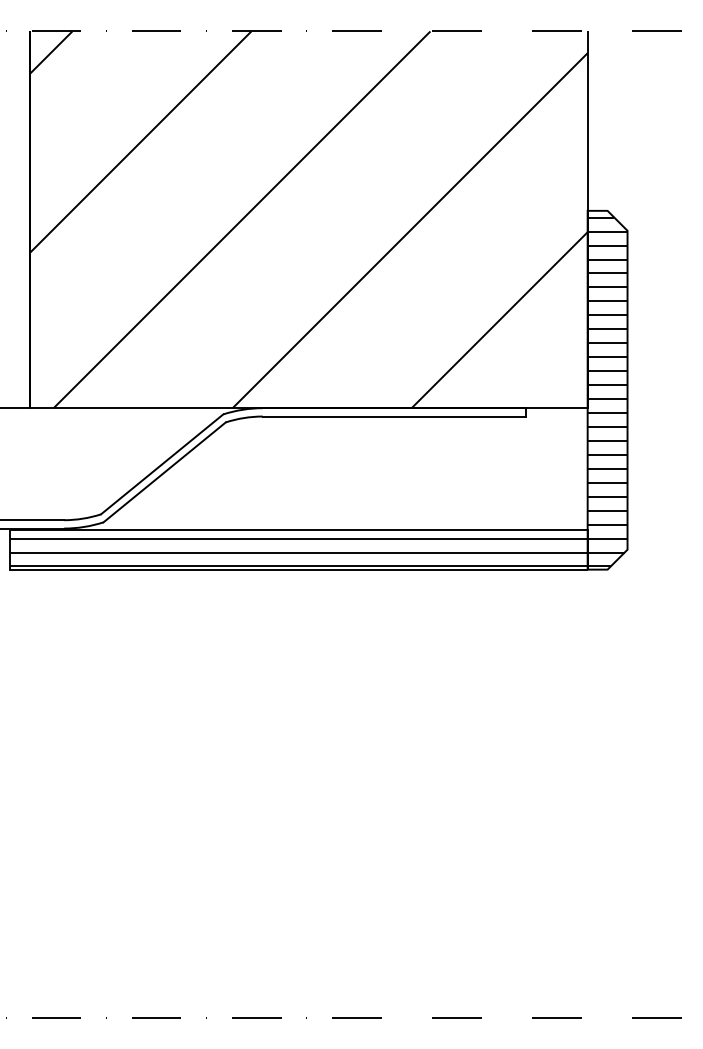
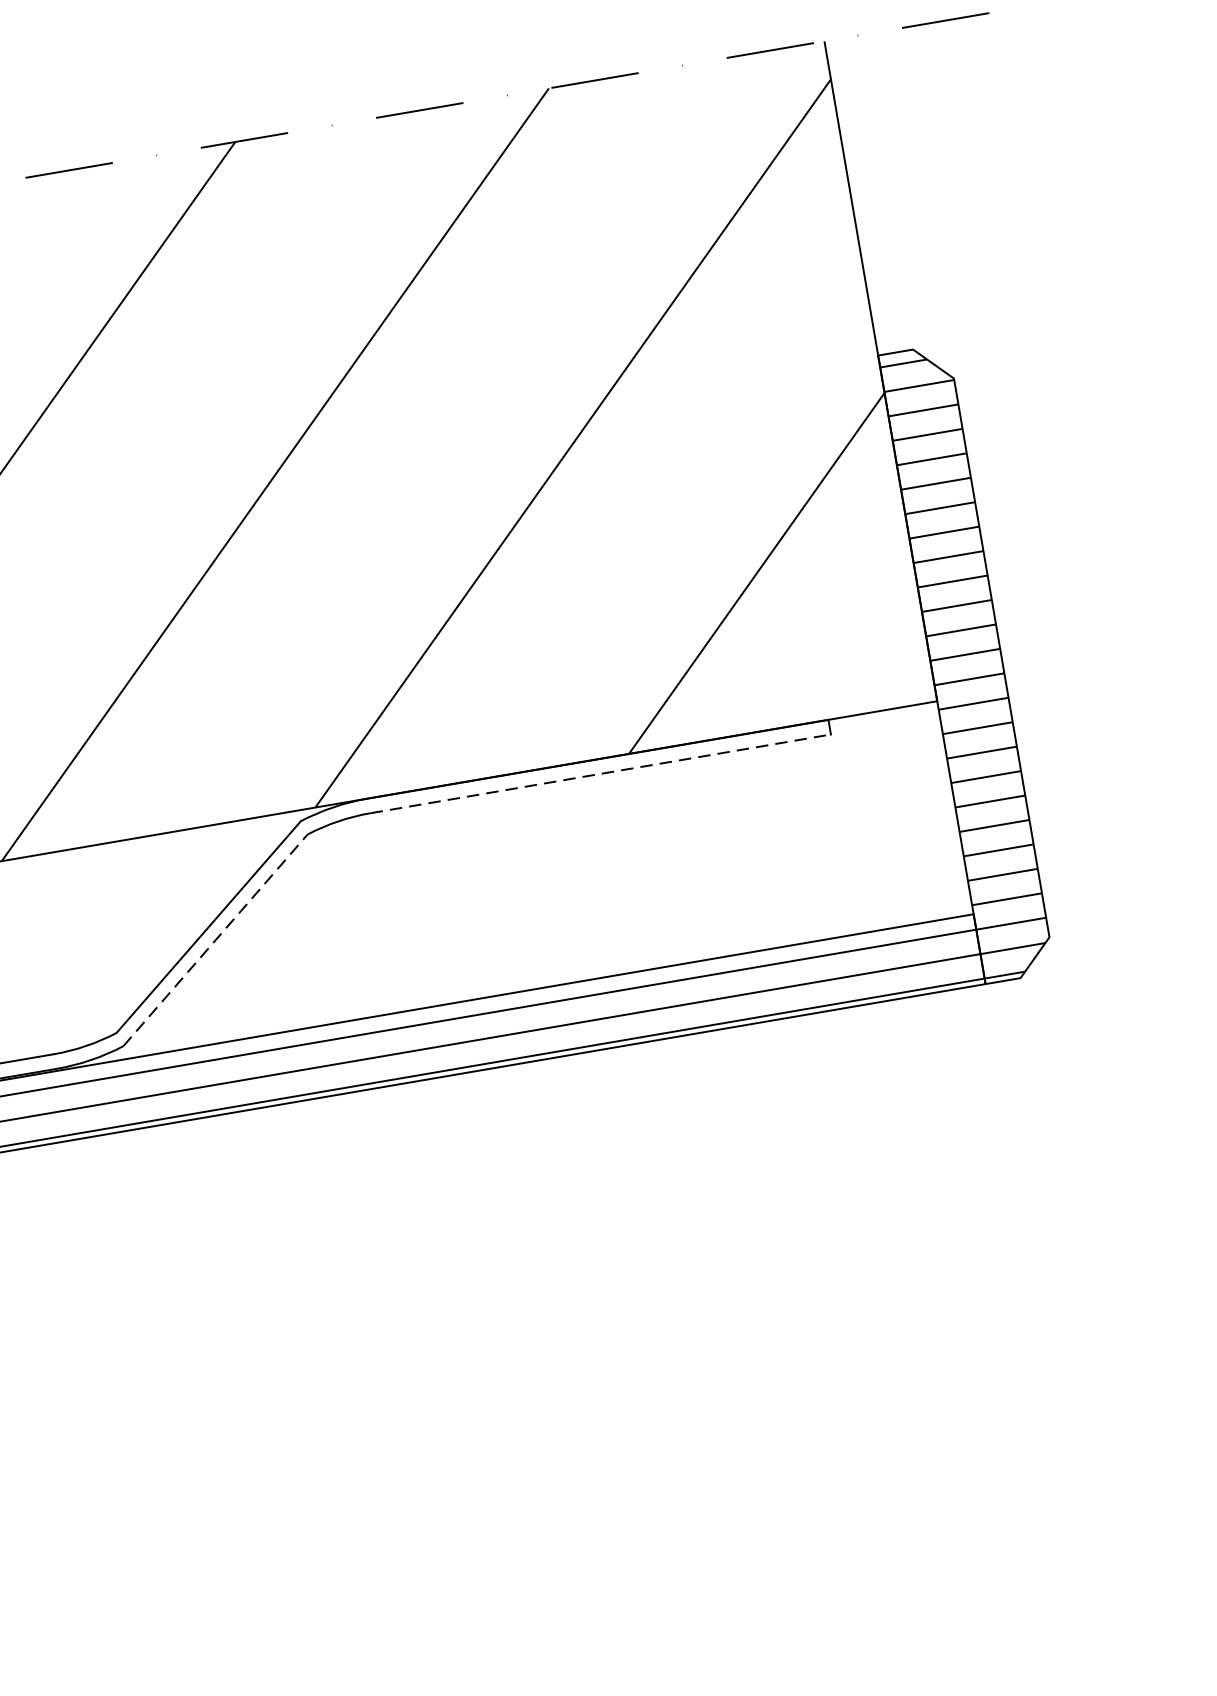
line: (394, 416) -> (601, 773), solid -> dashed
line: (164, 472) -> (215, 940), solid -> dashed

